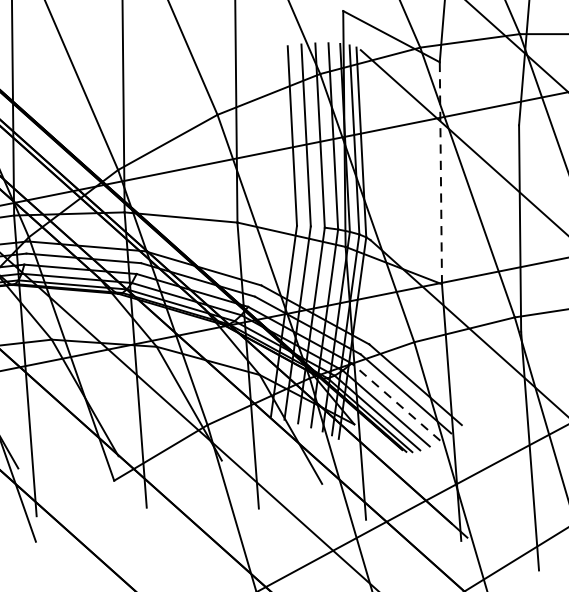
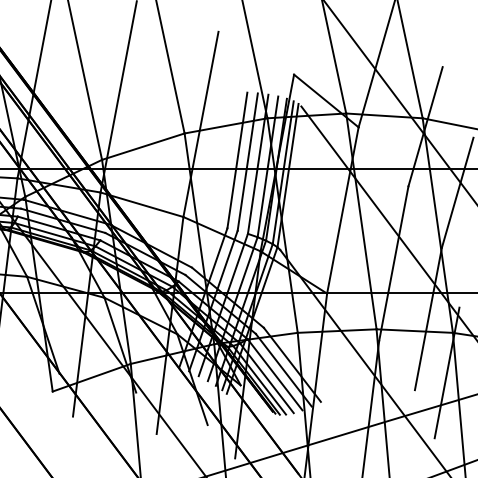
line: (440, 173) -> (342, 210), dashed -> solid
line: (396, 401) -> (275, 374), dashed -> solid

